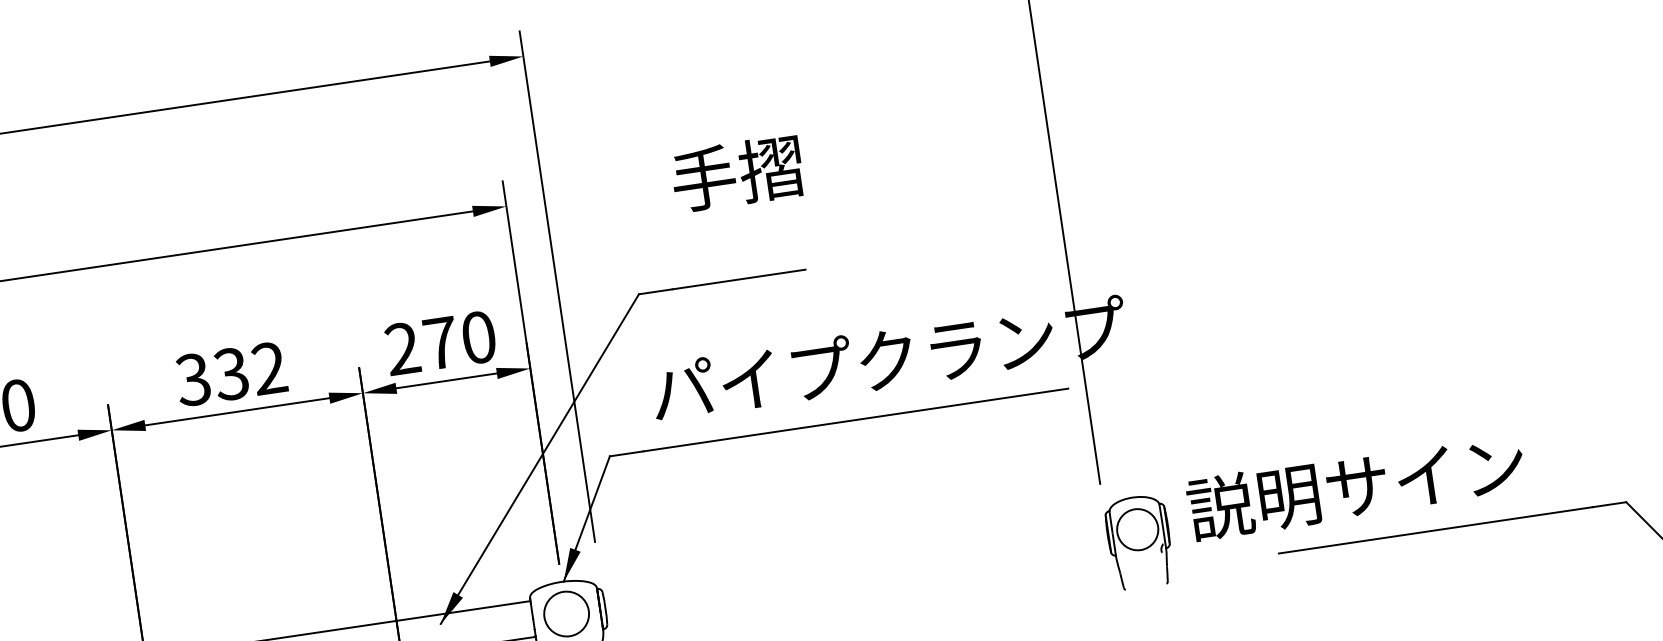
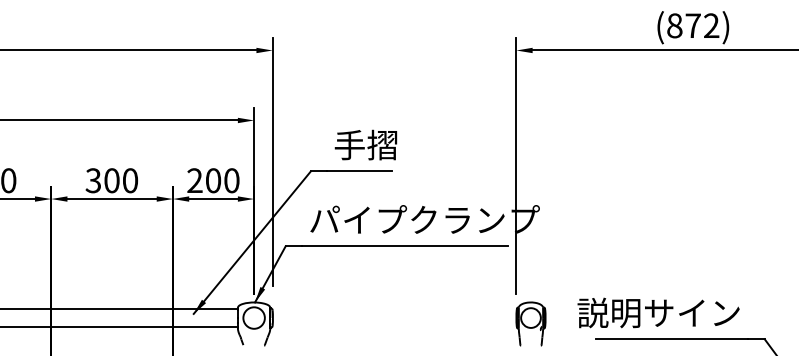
text: (736, 172) -> (365, 144), moved
text: (440, 342) -> (213, 180), 270 -> 200
text: (251, 370) -> (121, 180), 332 -> 300
text: (1355, 485) -> (658, 312), moved

